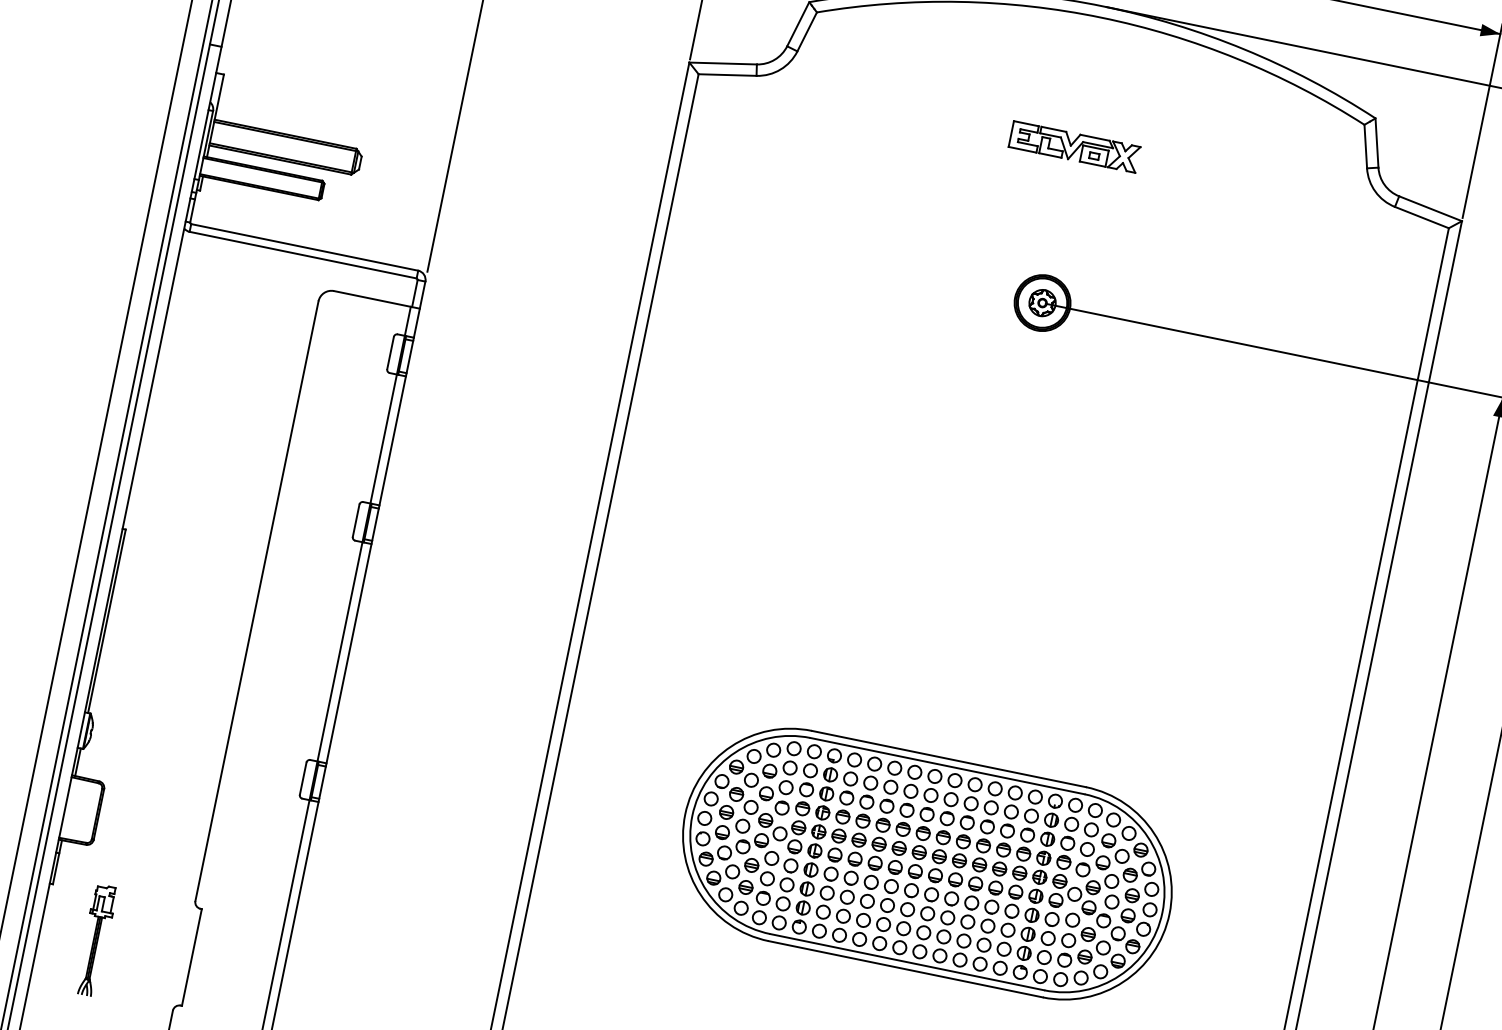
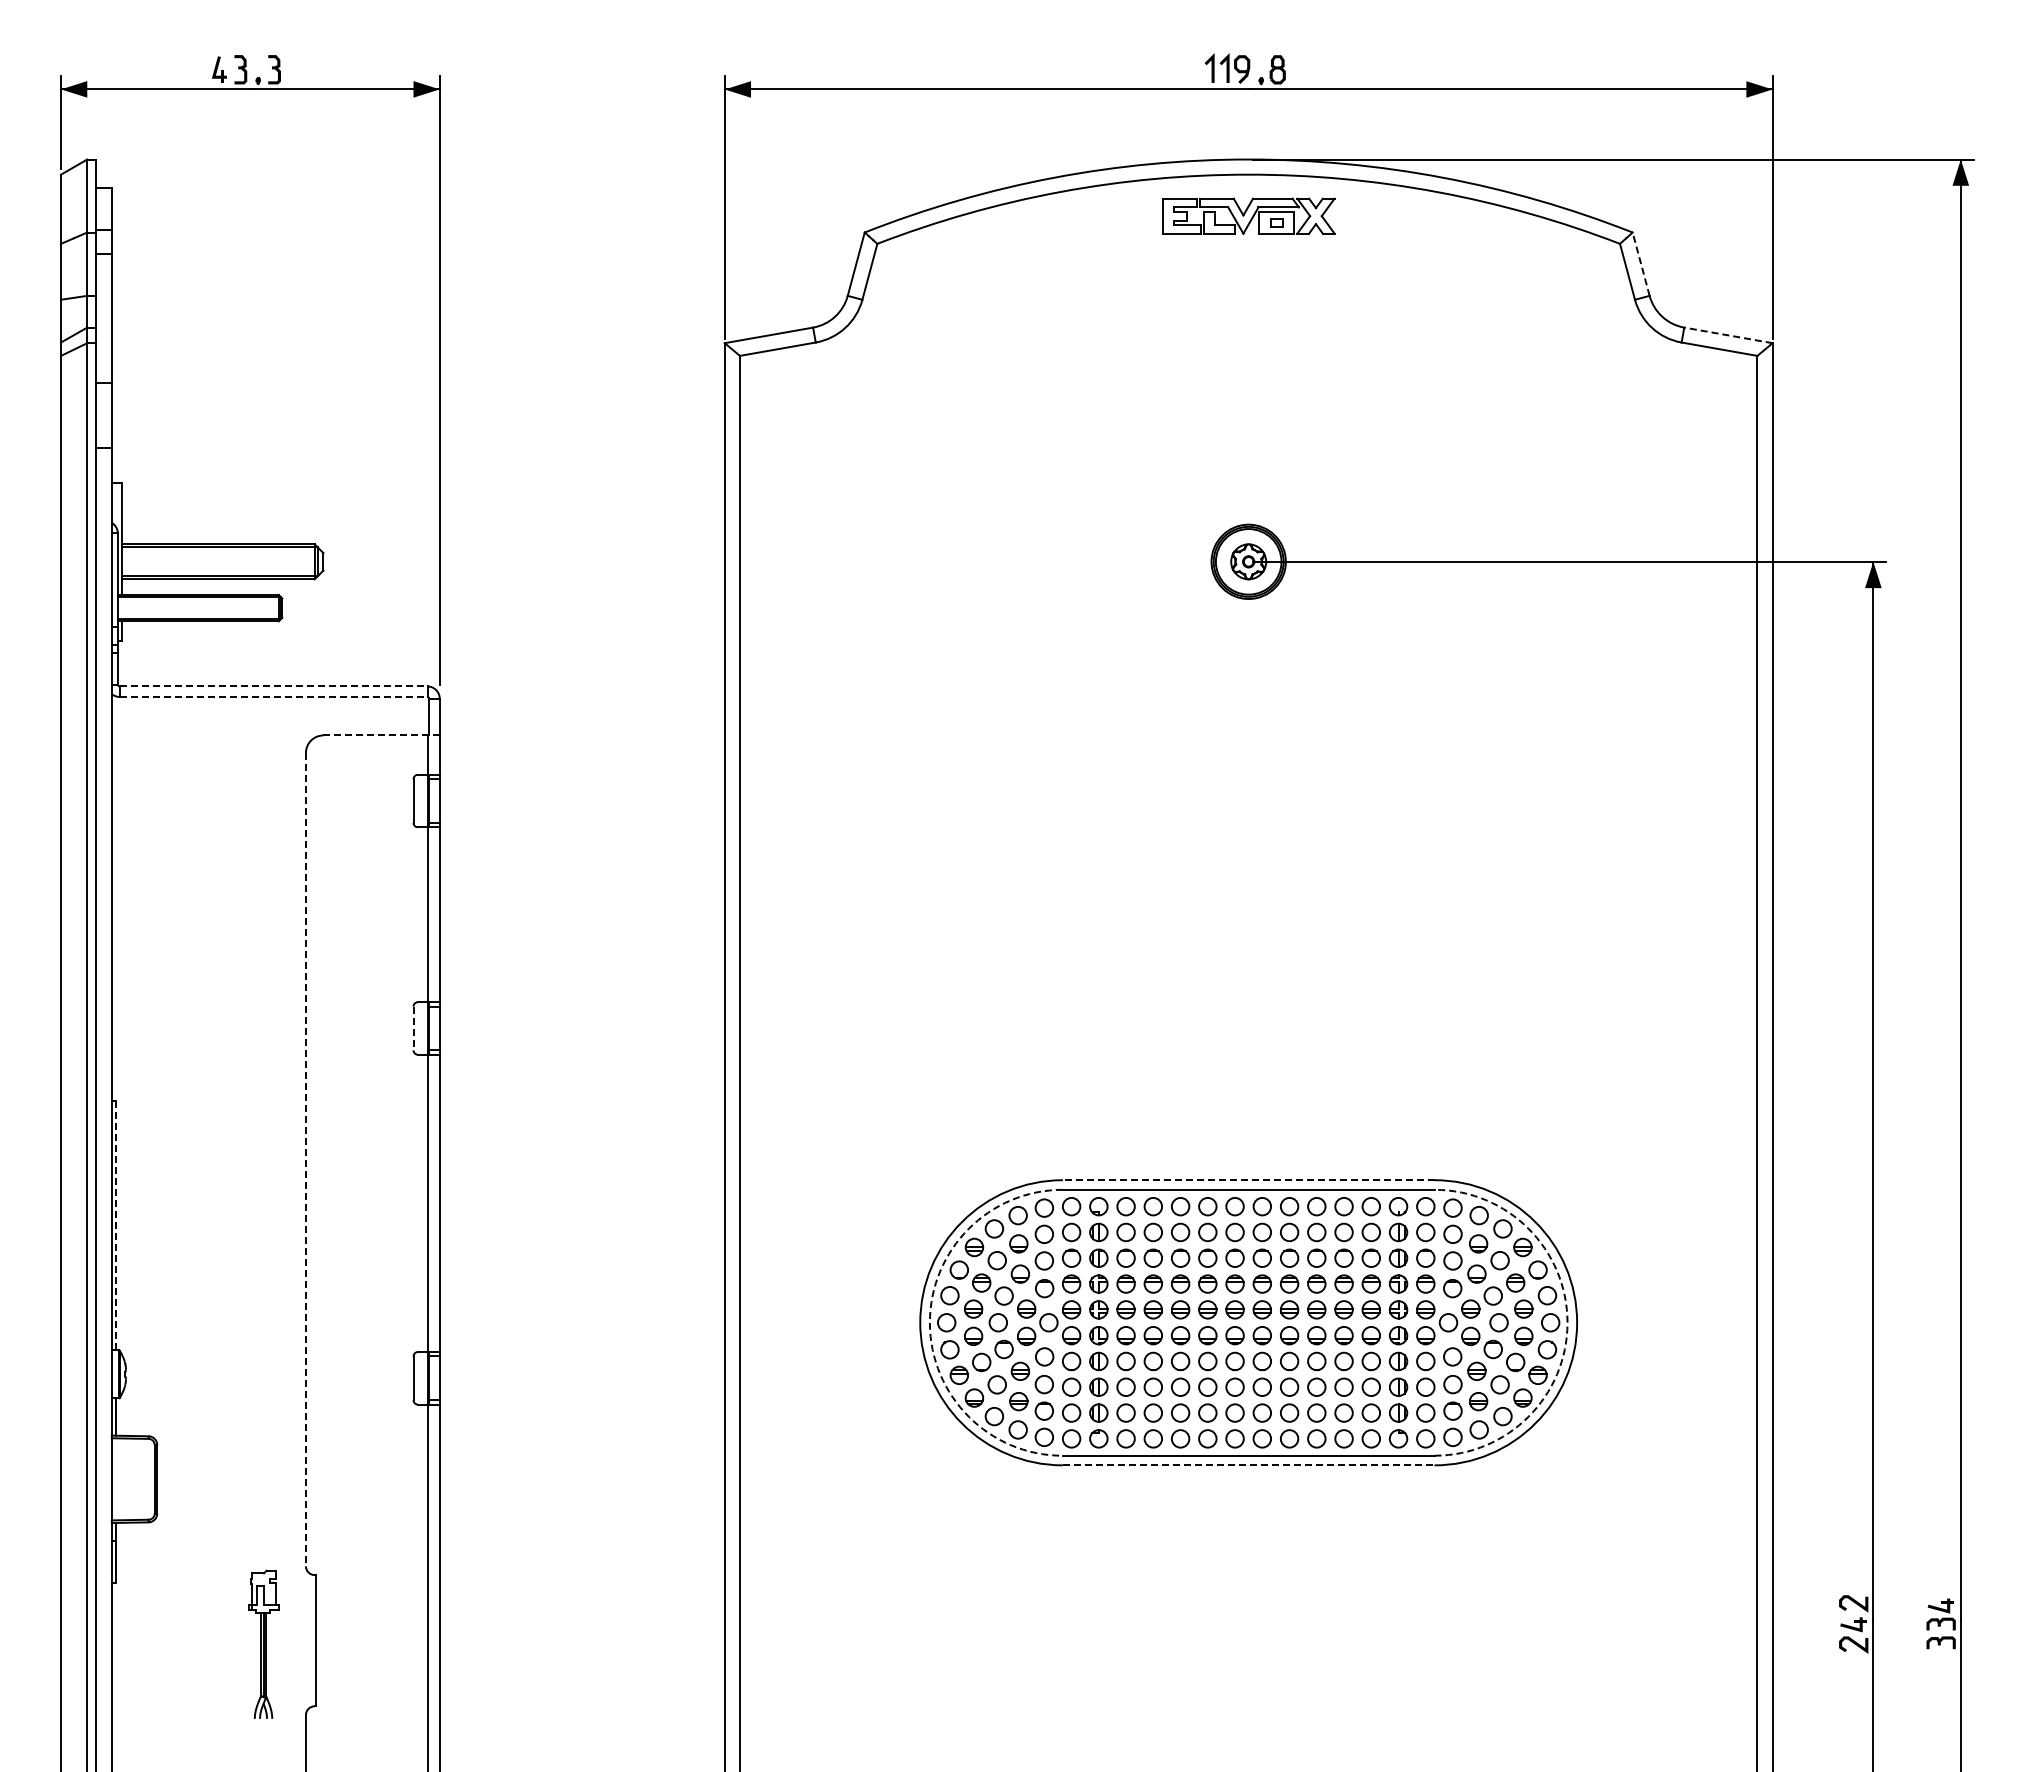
line: (1377, 143) -> (1641, 264), solid -> dashed
part: (1074, 146) -> (1248, 215), moved
line: (1430, 208) -> (1728, 335), solid -> dashed
line: (304, 247) -> (273, 686), solid -> dashed
line: (303, 254) -> (273, 696), solid -> dashed
line: (376, 299) -> (381, 735), solid -> dashed
line: (356, 520) -> (413, 1028), solid -> dashed
line: (256, 601) -> (305, 1159), solid -> dashed
line: (107, 621) -> (116, 1226), solid -> dashed
line: (948, 759) -> (1248, 1180), solid -> dashed
arc: (692, 815) -> (929, 1322), solid -> dashed
arc: (1162, 912) -> (1567, 1322), solid -> dashed
part: (95, 939) -> (263, 1643), moved
line: (905, 969) -> (1248, 1465), solid -> dashed

